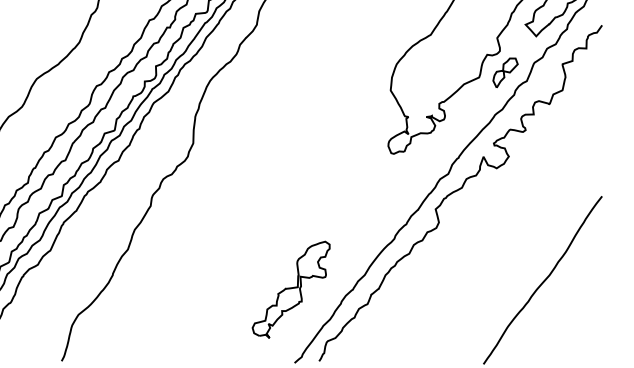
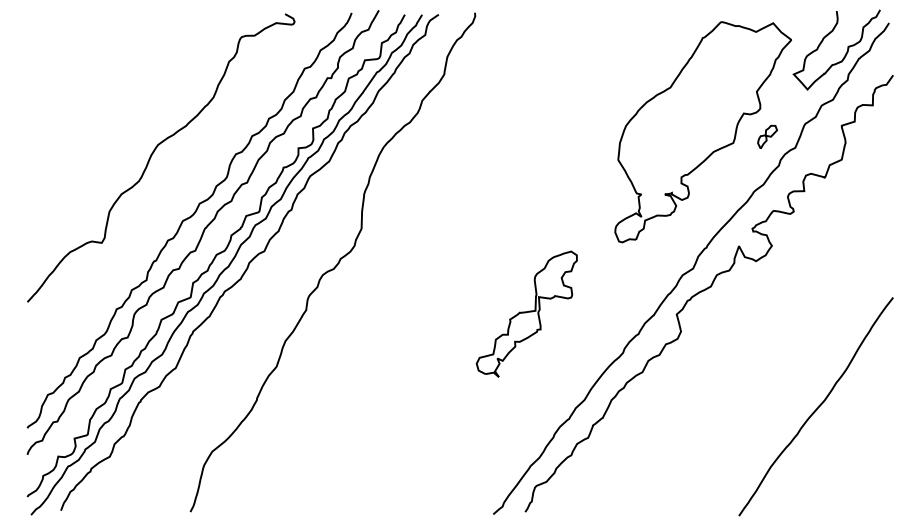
part: (505, 72) -> (767, 136), size x0.6
part: (290, 289) -> (526, 313), moved

